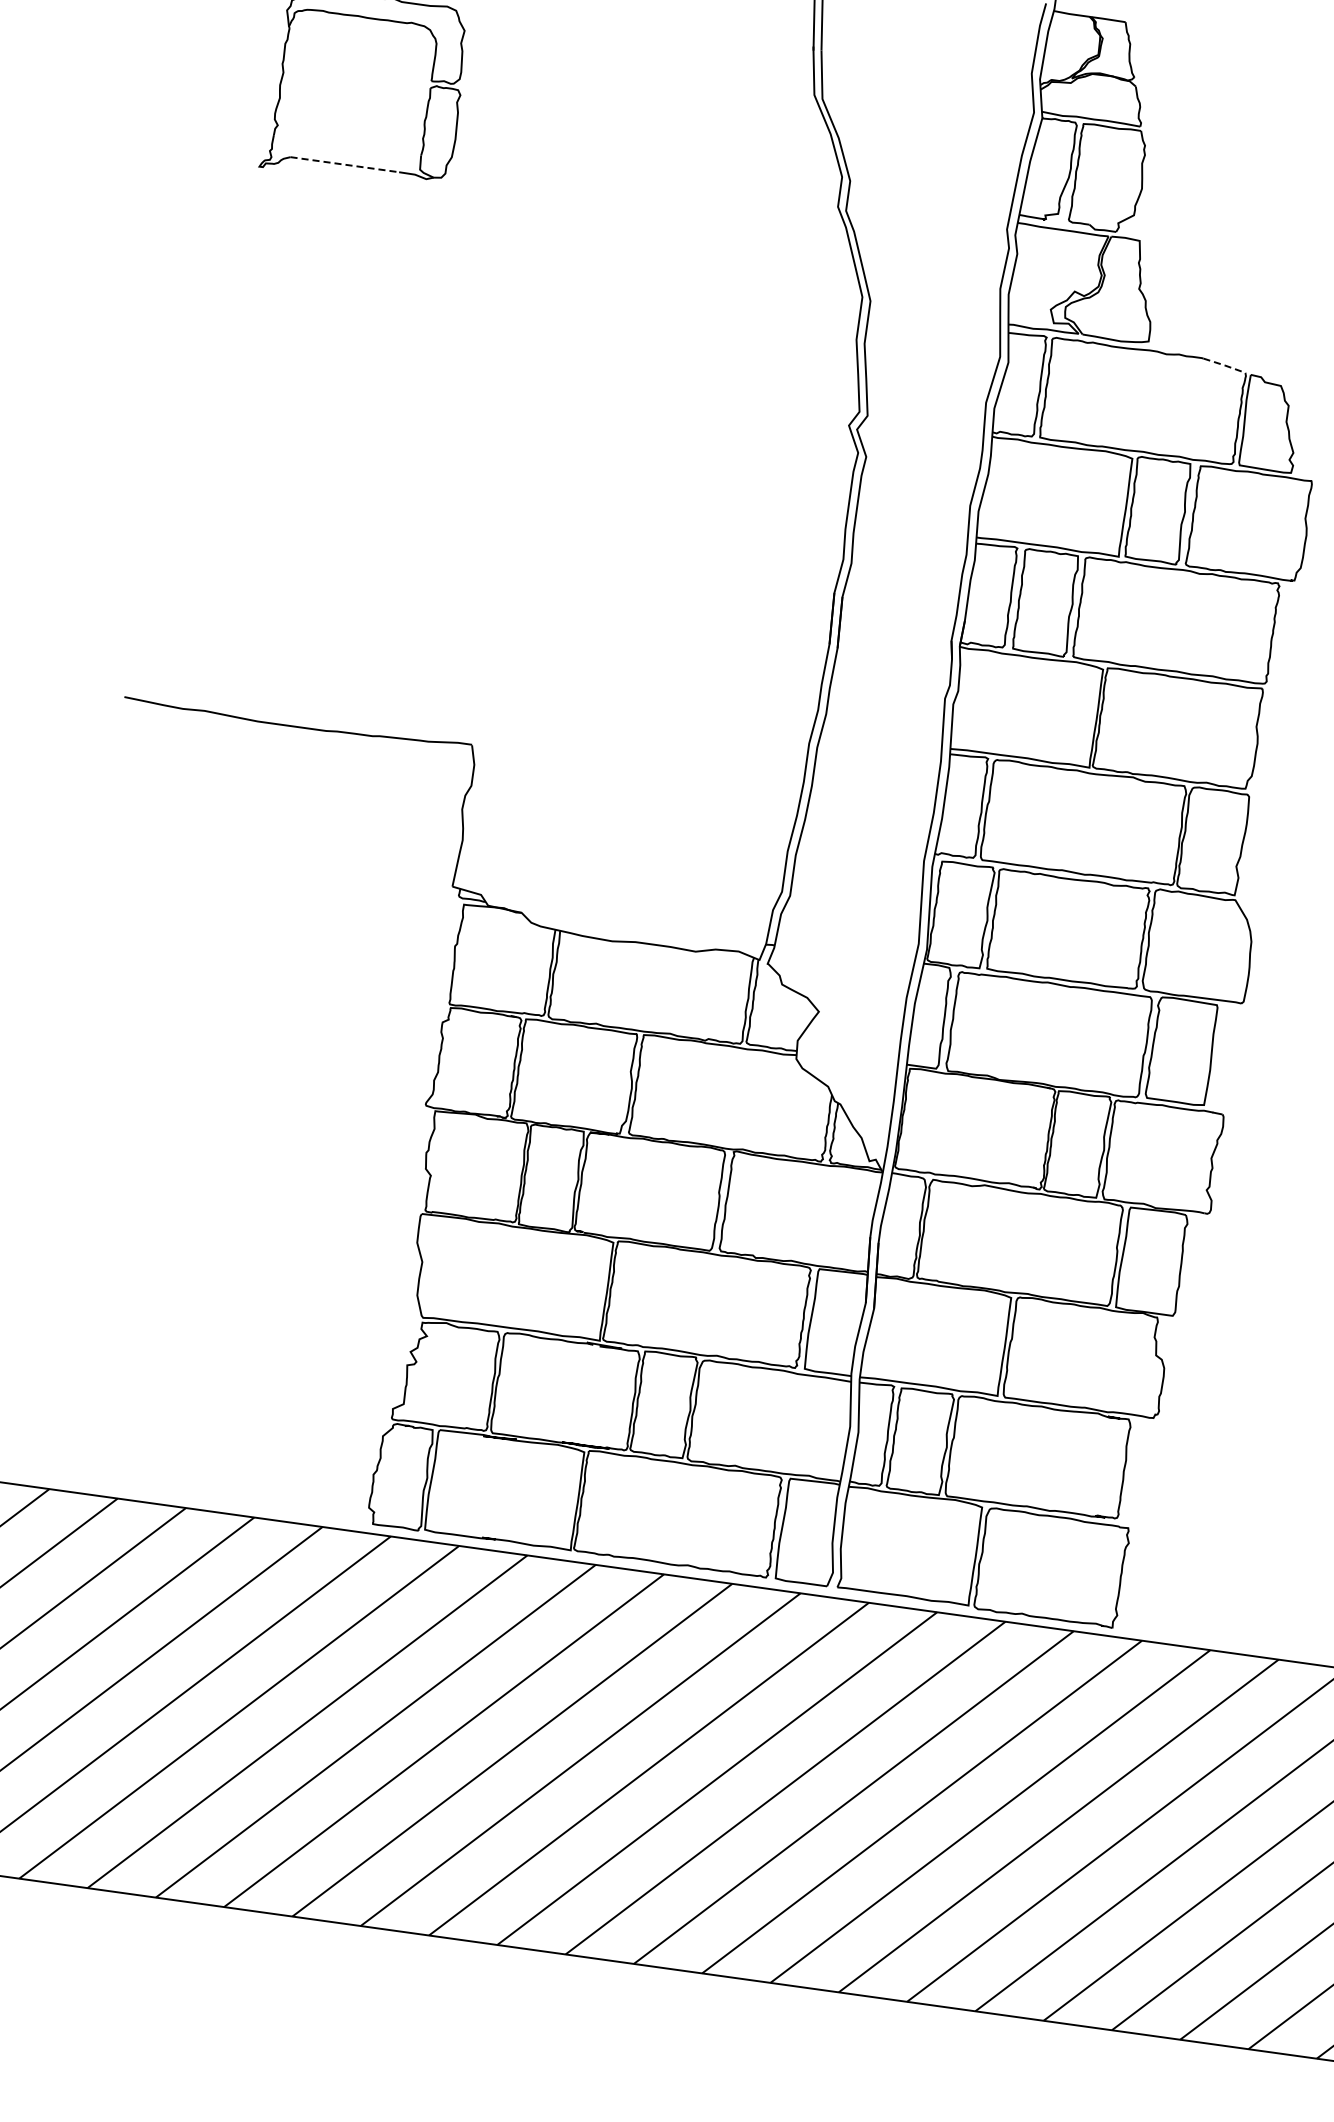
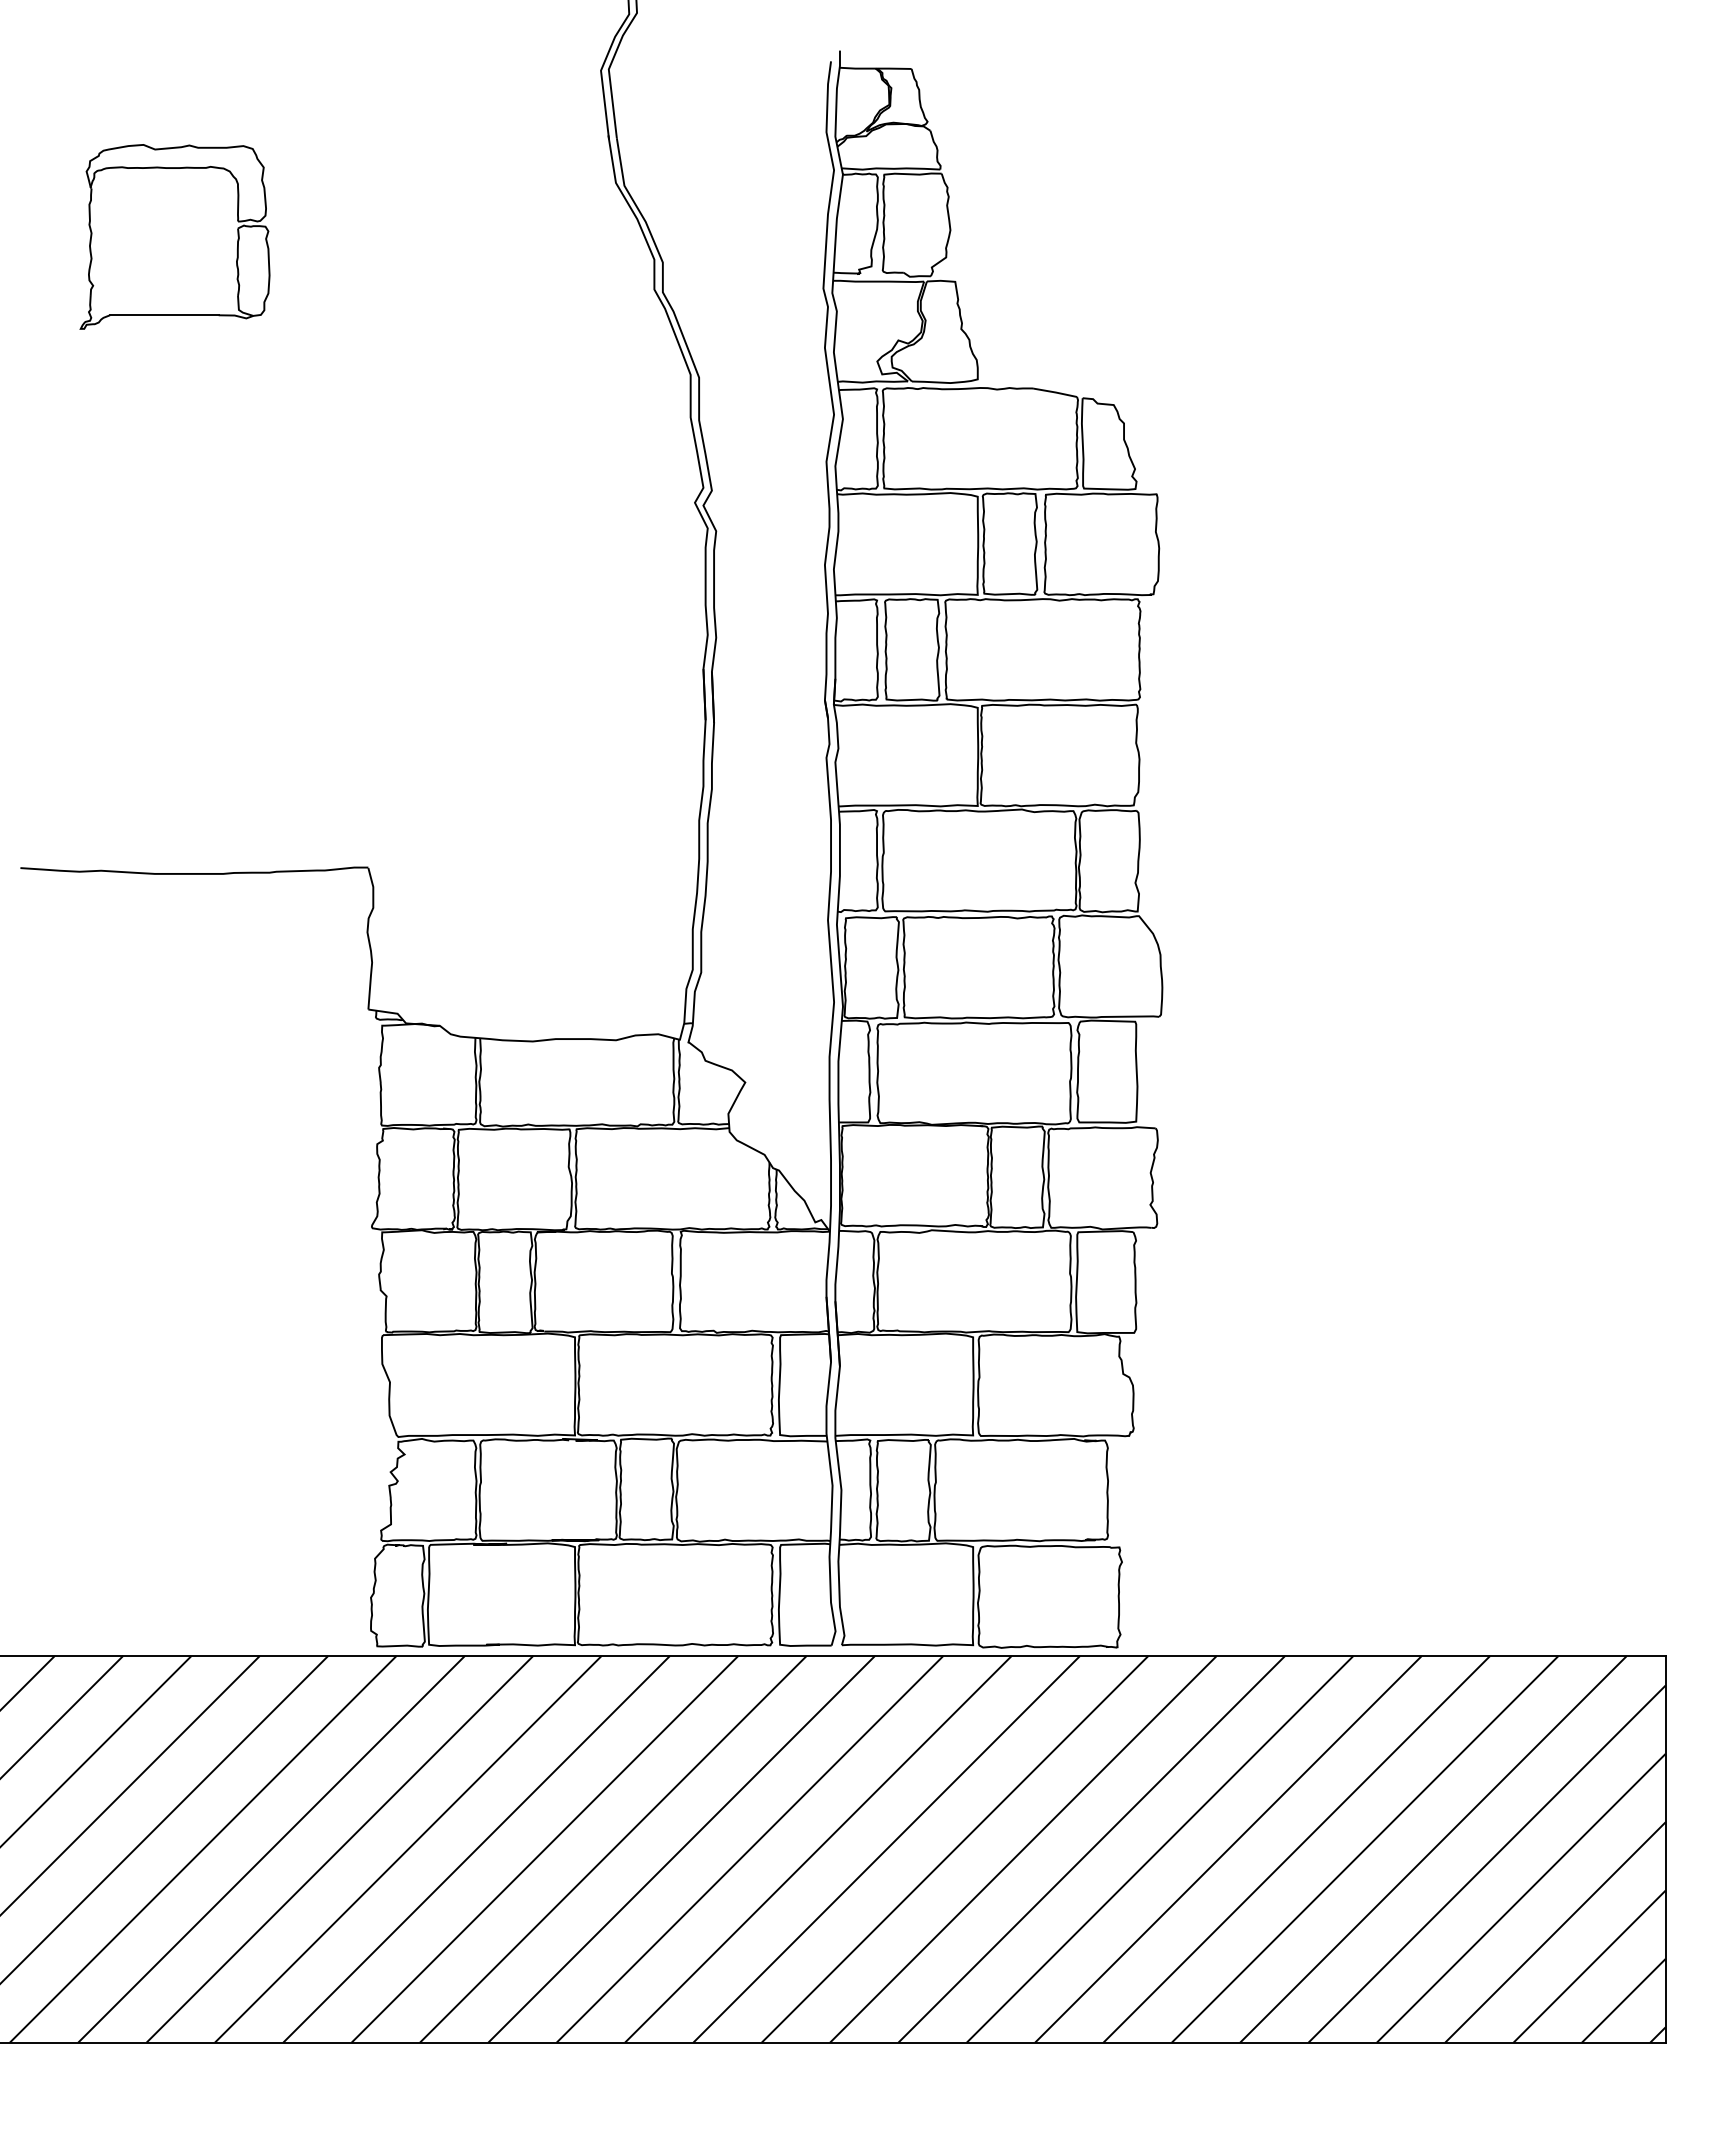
line: (344, 164) -> (164, 315), dashed -> solid
line: (1224, 365) -> (1055, 392), dashed -> solid

